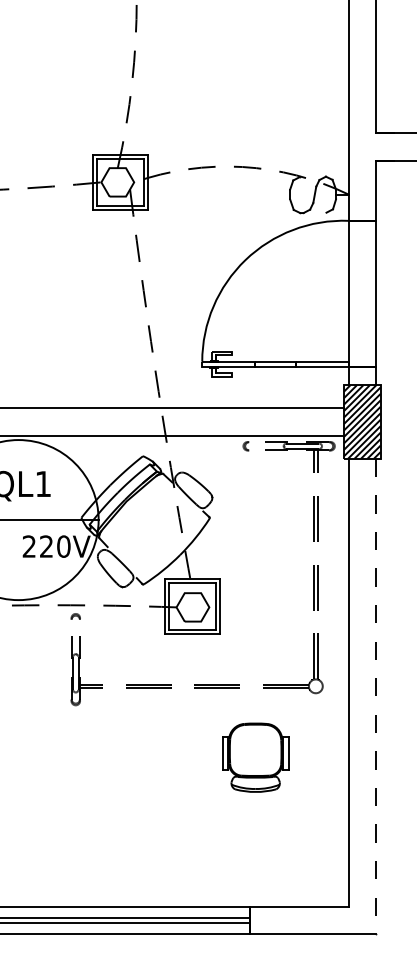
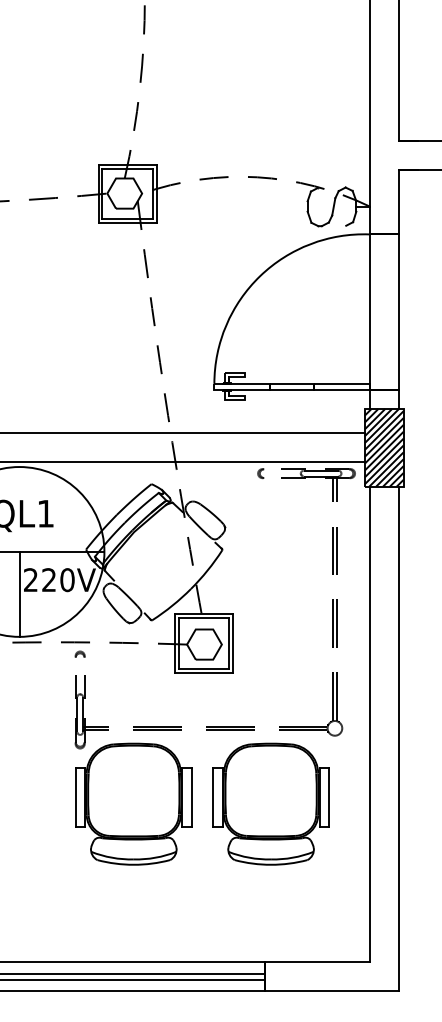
line: (18, 559) -> (19, 593), added
line: (375, 696) -> (398, 739), dashed -> solid
part: (126, 757) -> (133, 803), added
part: (255, 757) -> (270, 803), size x1.67

